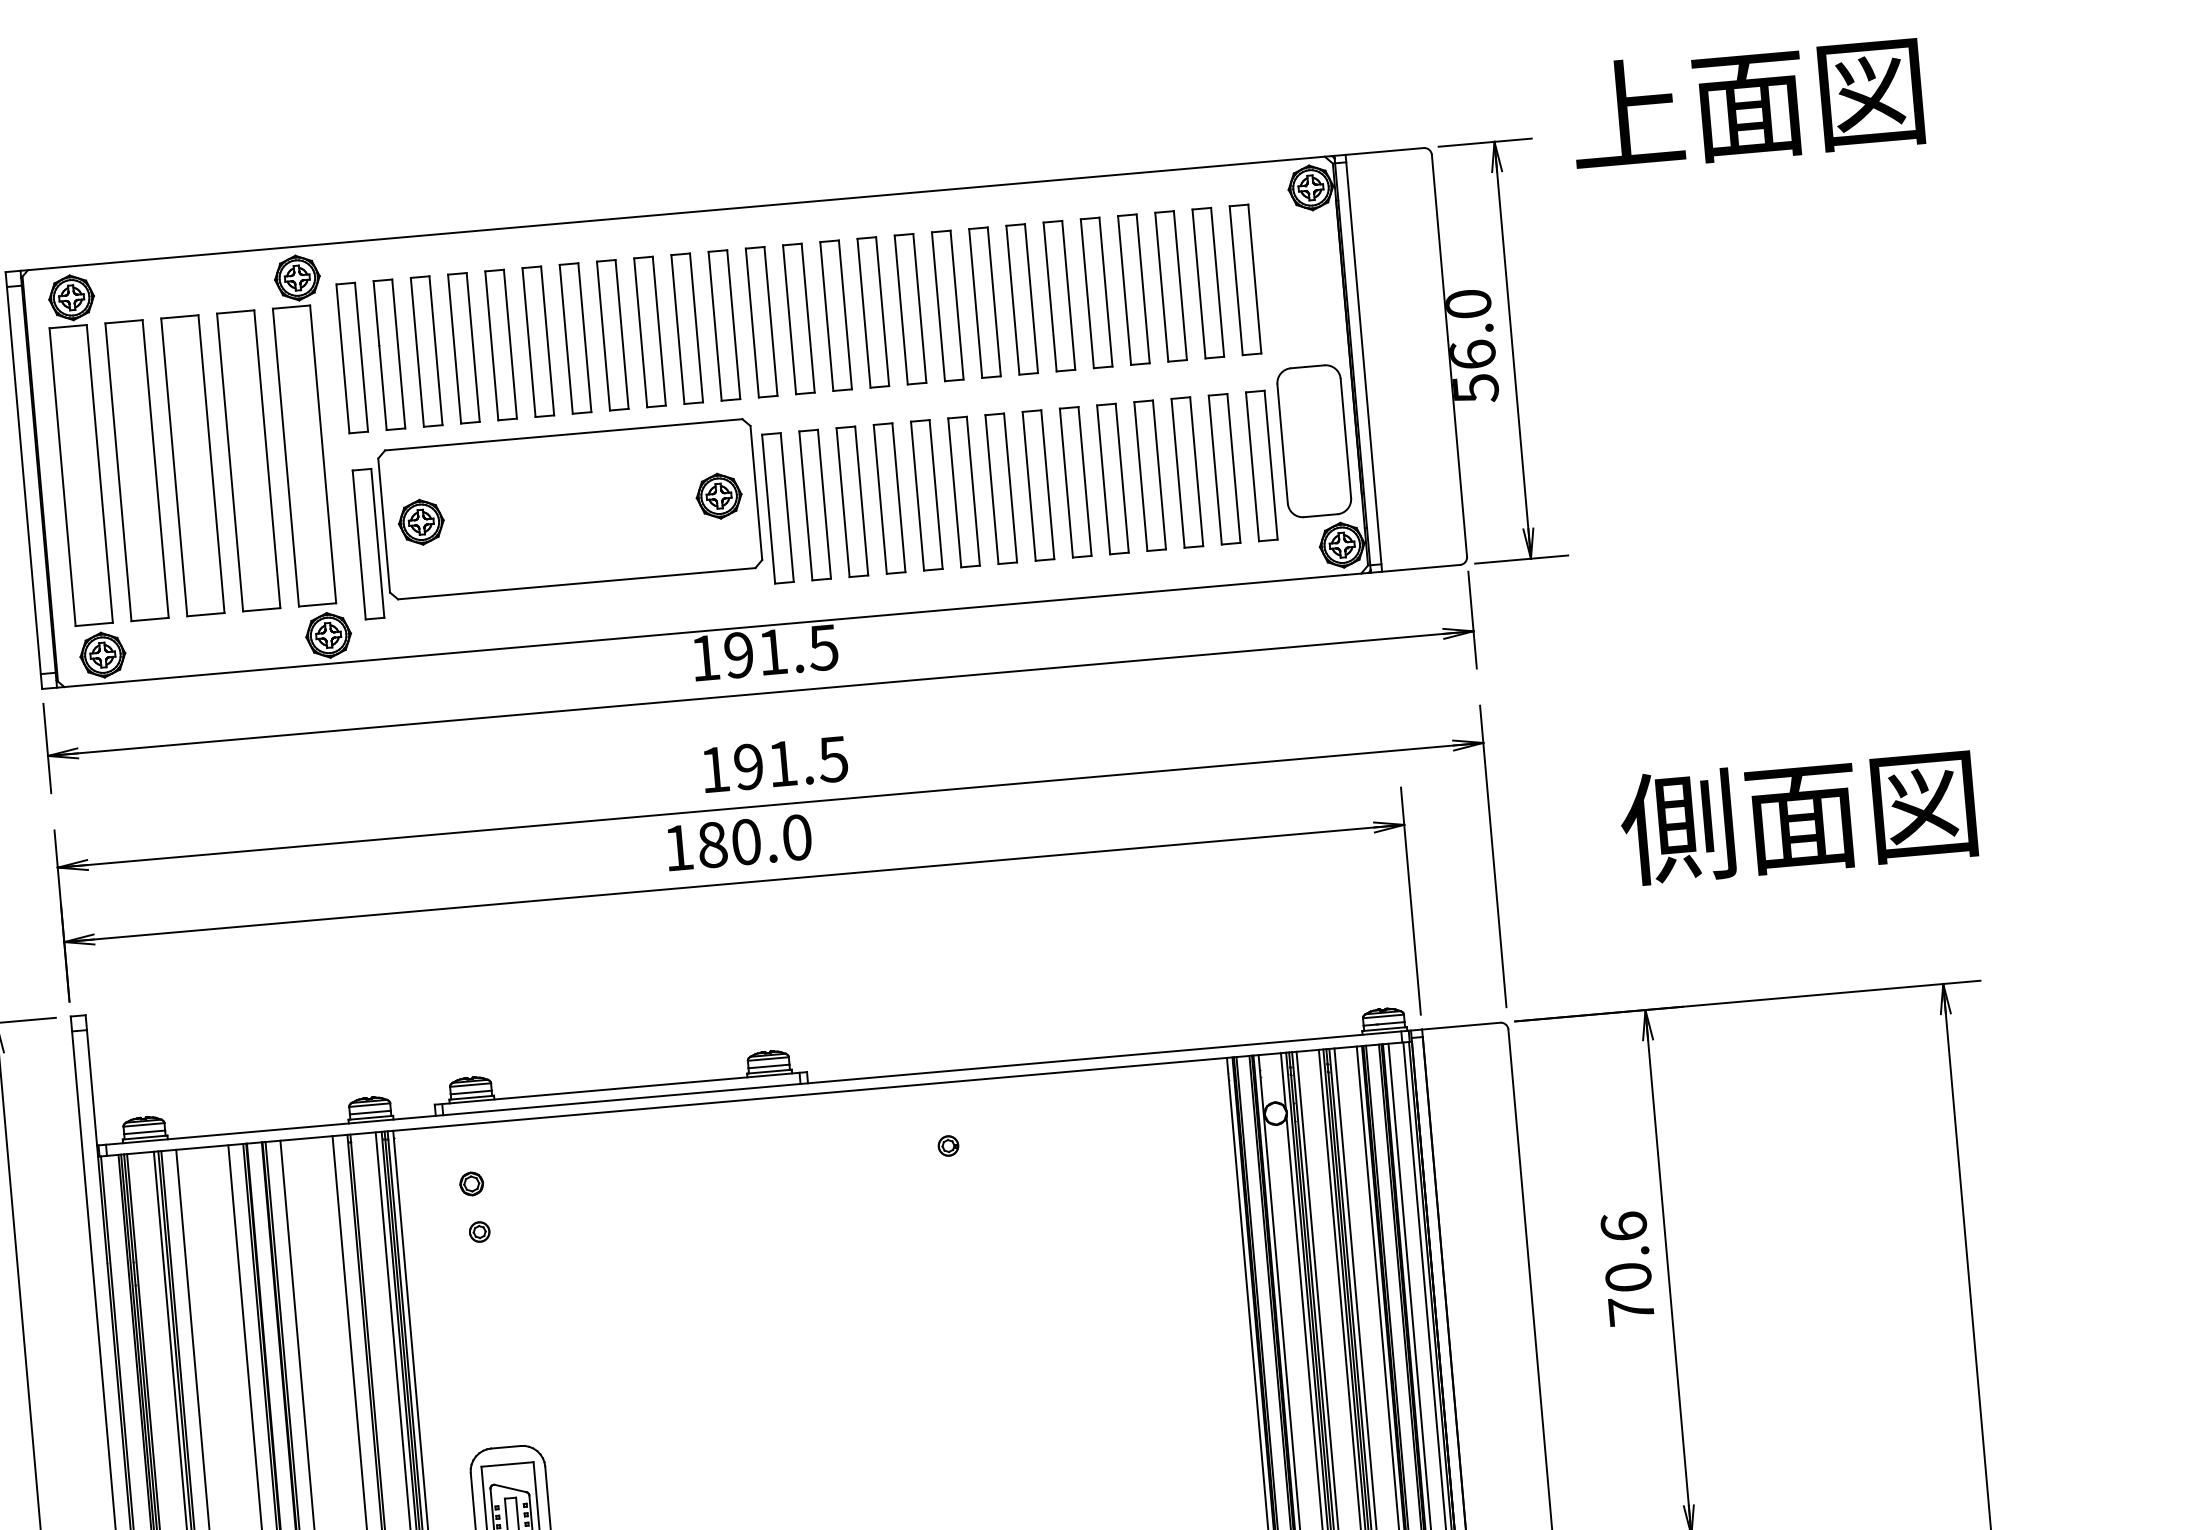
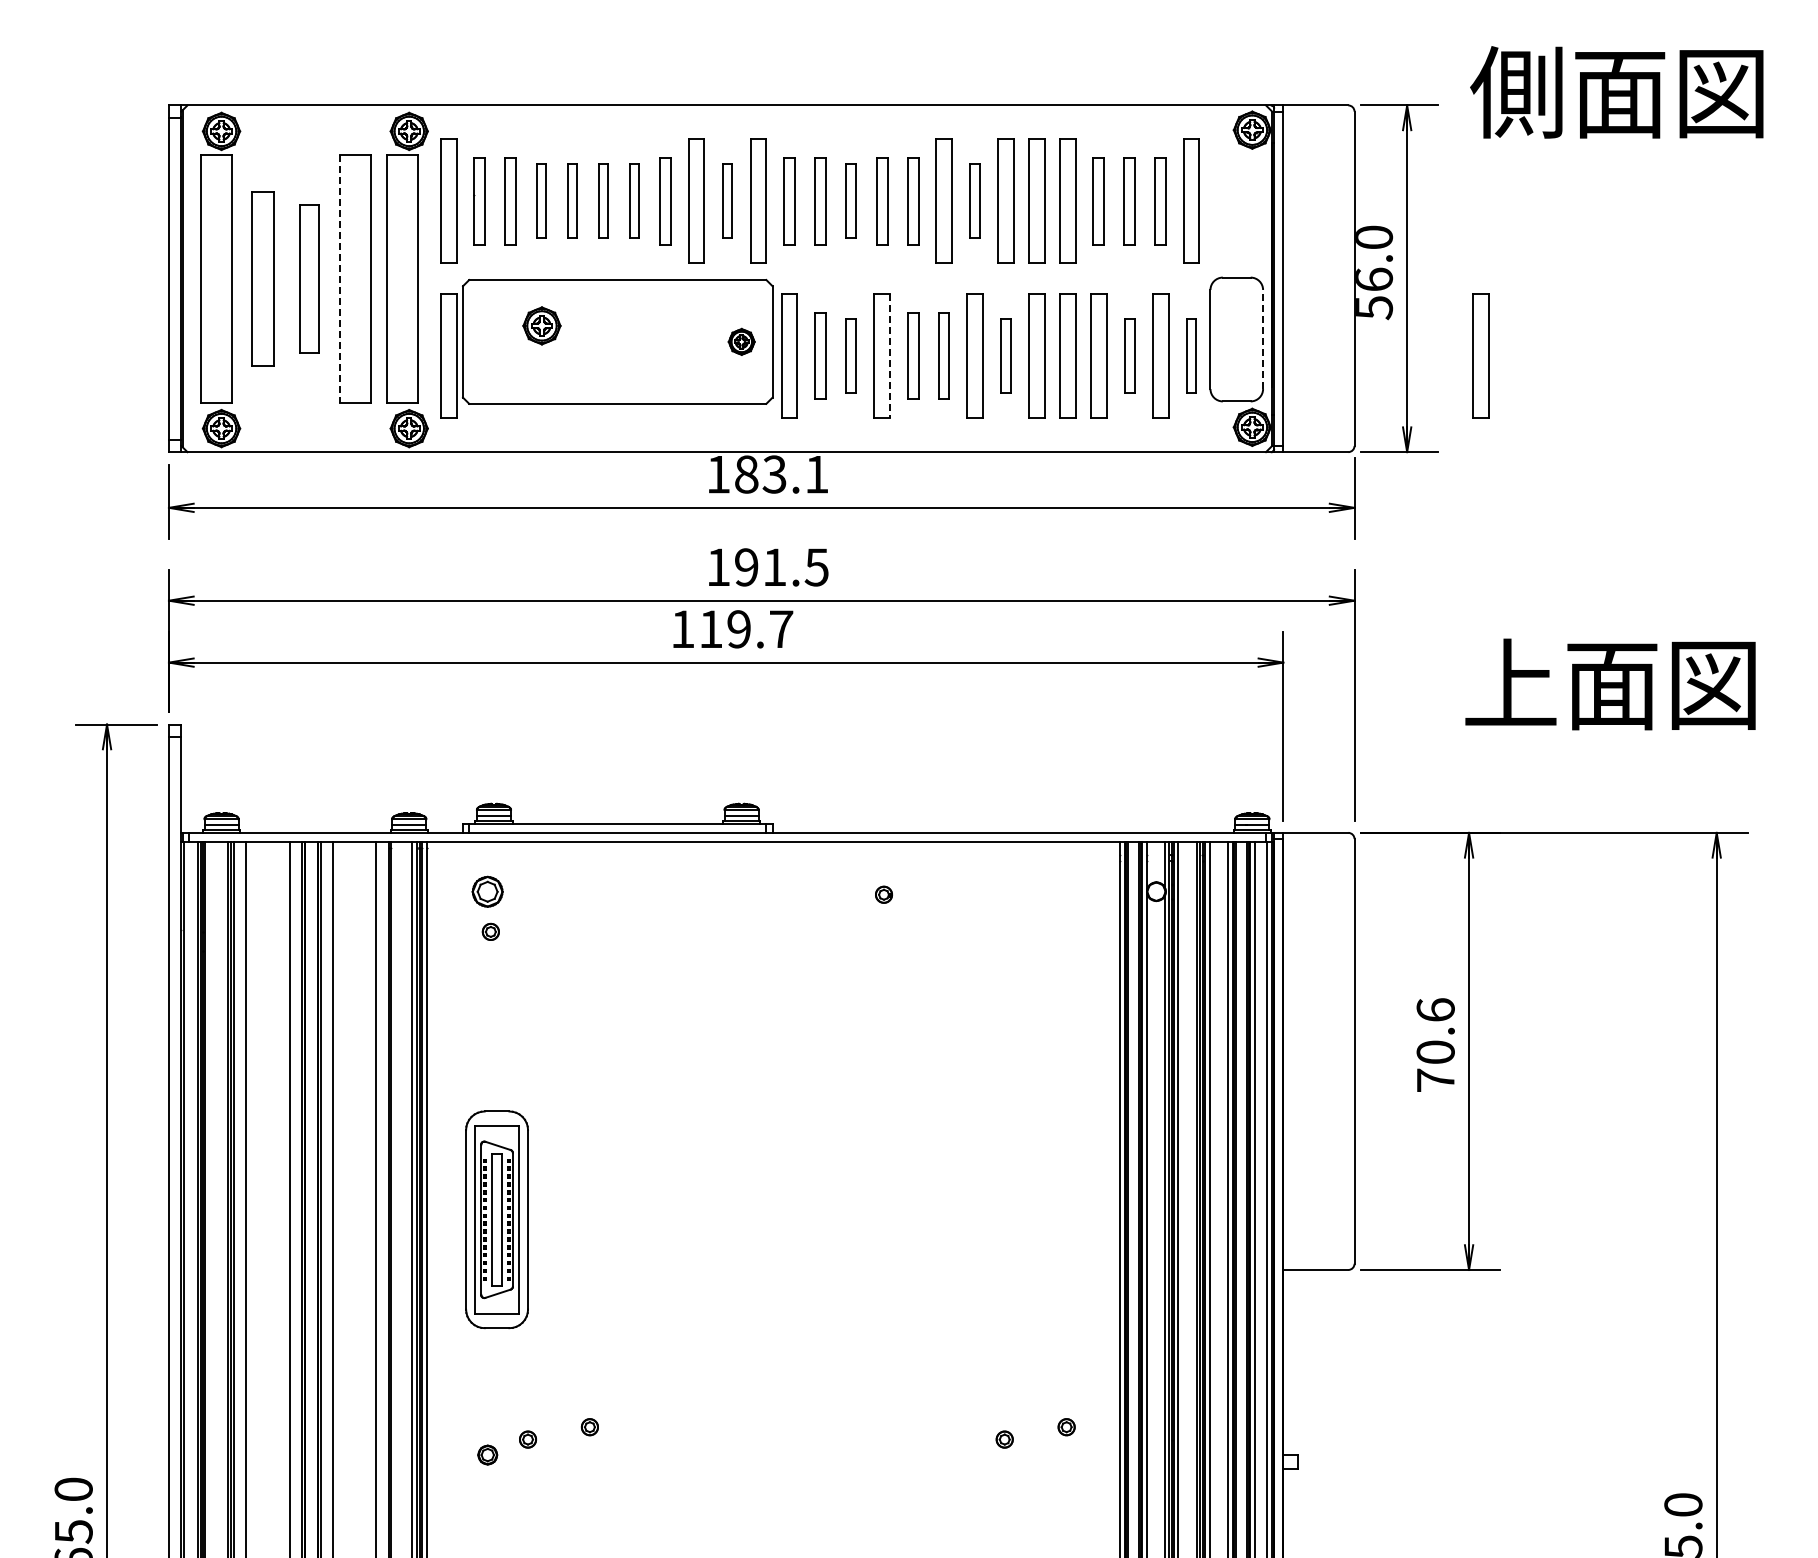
text: (1625, 114) -> (1517, 92), 上面図 -> 側面図
part: (1207, 282) -> (1160, 200), size x0.7
part: (1170, 285) -> (1129, 200), size x0.7
part: (1133, 288) -> (1098, 200), size x0.7
part: (984, 301) -> (974, 200), size x0.6
part: (909, 308) -> (912, 200), size x0.7
part: (872, 311) -> (881, 200), size x0.7
part: (835, 314) -> (850, 200), size x0.6
part: (799, 317) -> (820, 200), size x0.7
part: (761, 321) -> (789, 200), size x0.7
part: (687, 327) -> (727, 200), size x0.6
part: (612, 334) -> (665, 200), size x0.7
part: (575, 337) -> (634, 200), size x0.6
part: (538, 340) -> (603, 200), size x0.6
part: (500, 343) -> (572, 200), size x0.6
part: (463, 347) -> (541, 200), size x0.6
part: (426, 350) -> (510, 200), size x0.7
part: (389, 353) -> (479, 200), size x0.7
part: (1608, 434) -> (1480, 355), added
line: (1346, 438) -> (1263, 339), solid -> dashed
line: (230, 462) -> (340, 278), solid -> dashed
part: (192, 465) -> (309, 278), size x0.6
part: (1261, 465) -> (1191, 355), size x0.6
part: (137, 470) -> (263, 278), size x0.7
part: (1186, 471) -> (1129, 355), size x0.6
part: (1037, 484) -> (1005, 355), size x0.6
part: (963, 491) -> (943, 355), size x0.7
part: (926, 494) -> (912, 355), size x0.7
part: (718, 495) -> (741, 341), size x0.7
line: (898, 498) -> (889, 356), solid -> dashed
part: (851, 501) -> (850, 355), size x0.6
part: (815, 504) -> (820, 355), size x0.7
part: (420, 521) -> (541, 325), moved
text: (781, 651) -> (781, 474), 191.5 -> 183.1
text: (1678, 826) -> (1509, 683), 側面図 -> 上面図
text: (755, 841) -> (746, 629), 180.0 -> 119.7
part: (471, 1183) -> (487, 891), size x1.6

